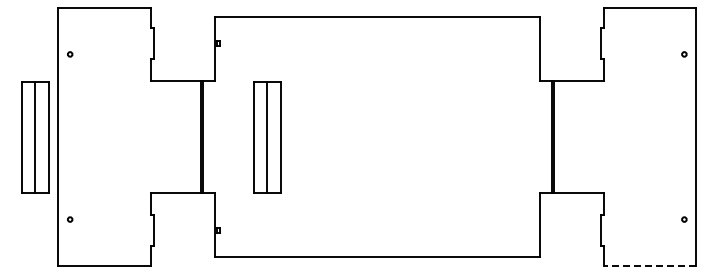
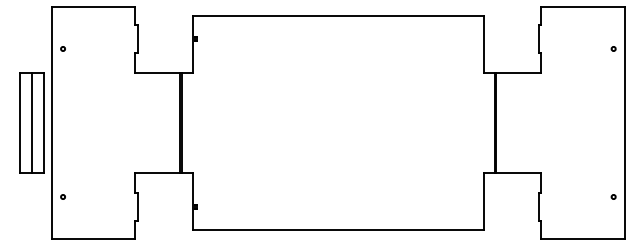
part: (267, 137) -> (239, 123), removed
line: (649, 265) -> (582, 238), dashed -> solid

